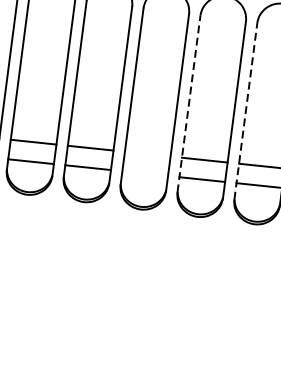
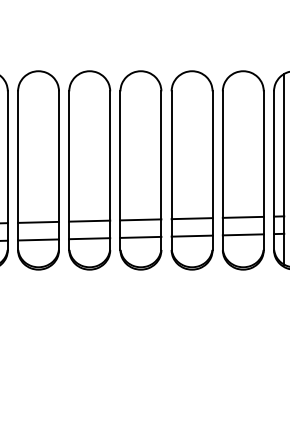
line: (188, 103) -> (171, 170), dashed -> solid
line: (245, 111) -> (222, 170), dashed -> solid
line: (147, 153) -> (140, 219), added
line: (144, 172) -> (140, 236), added

